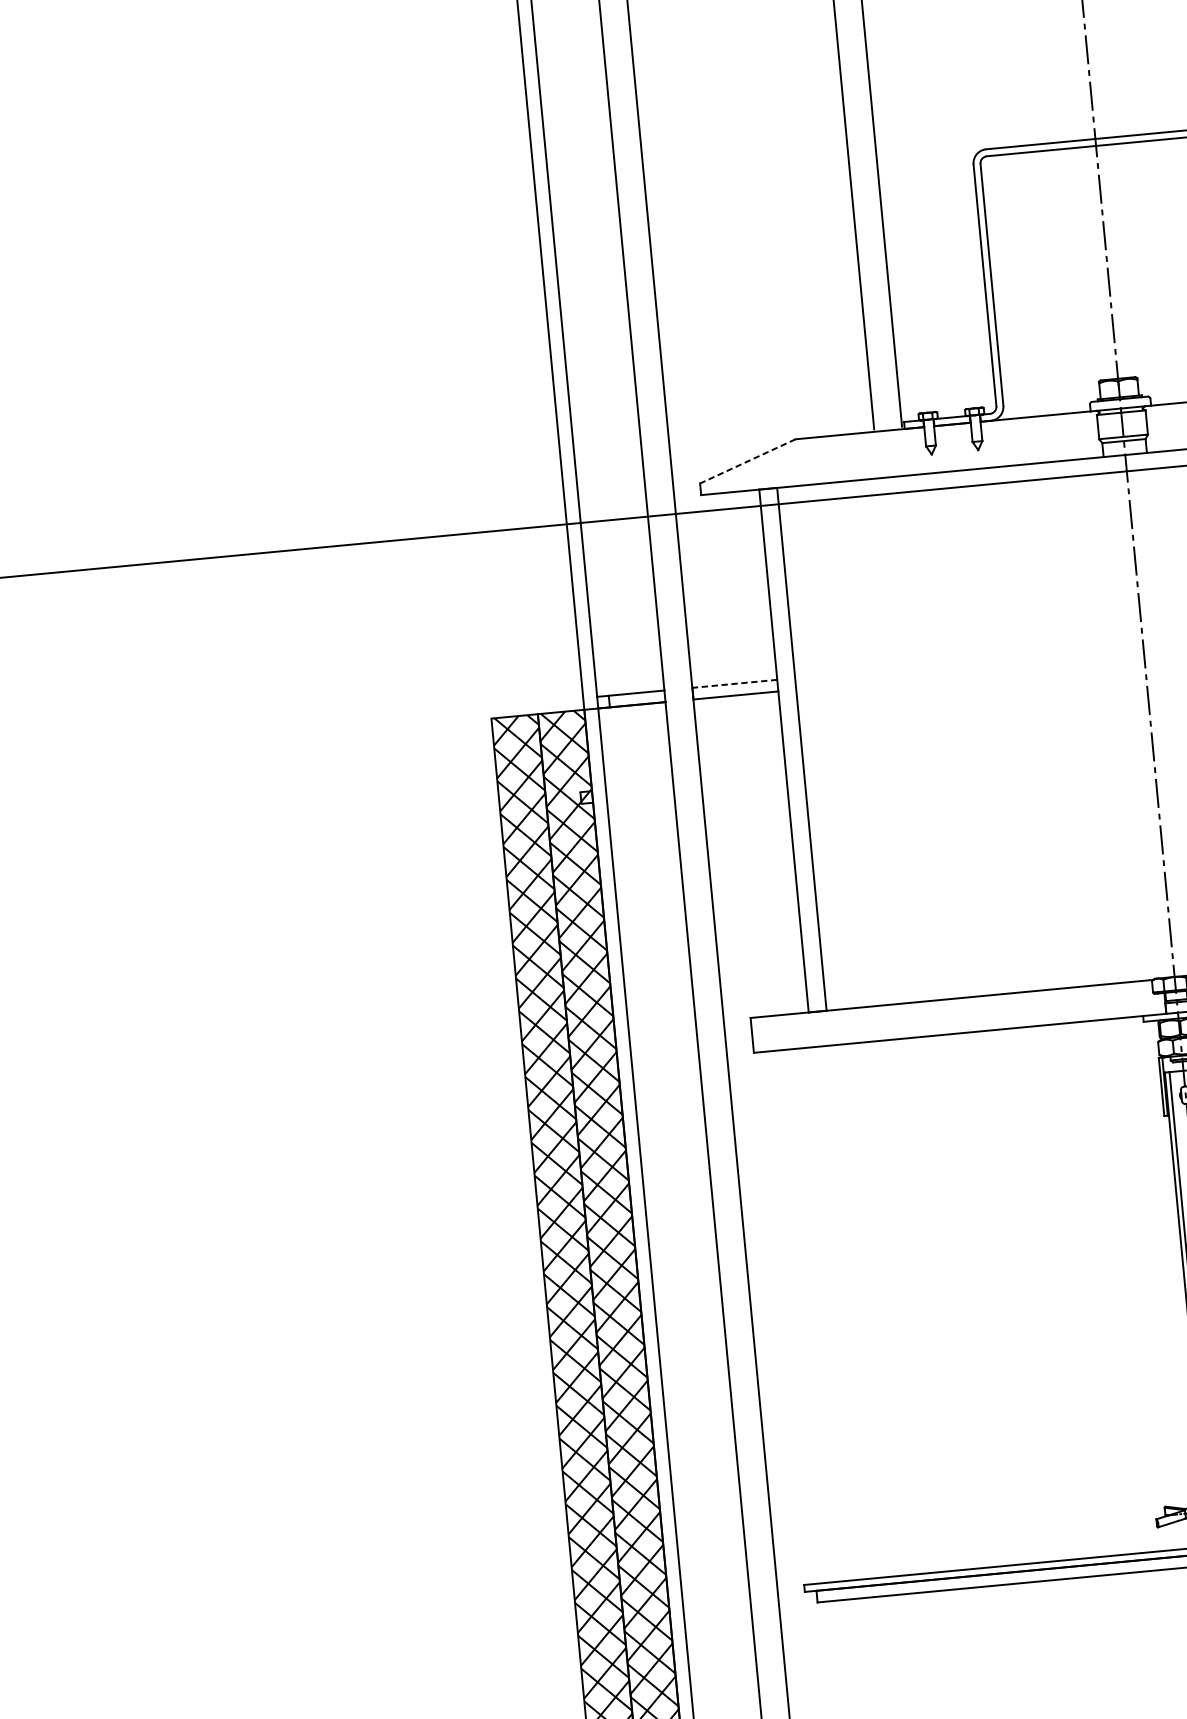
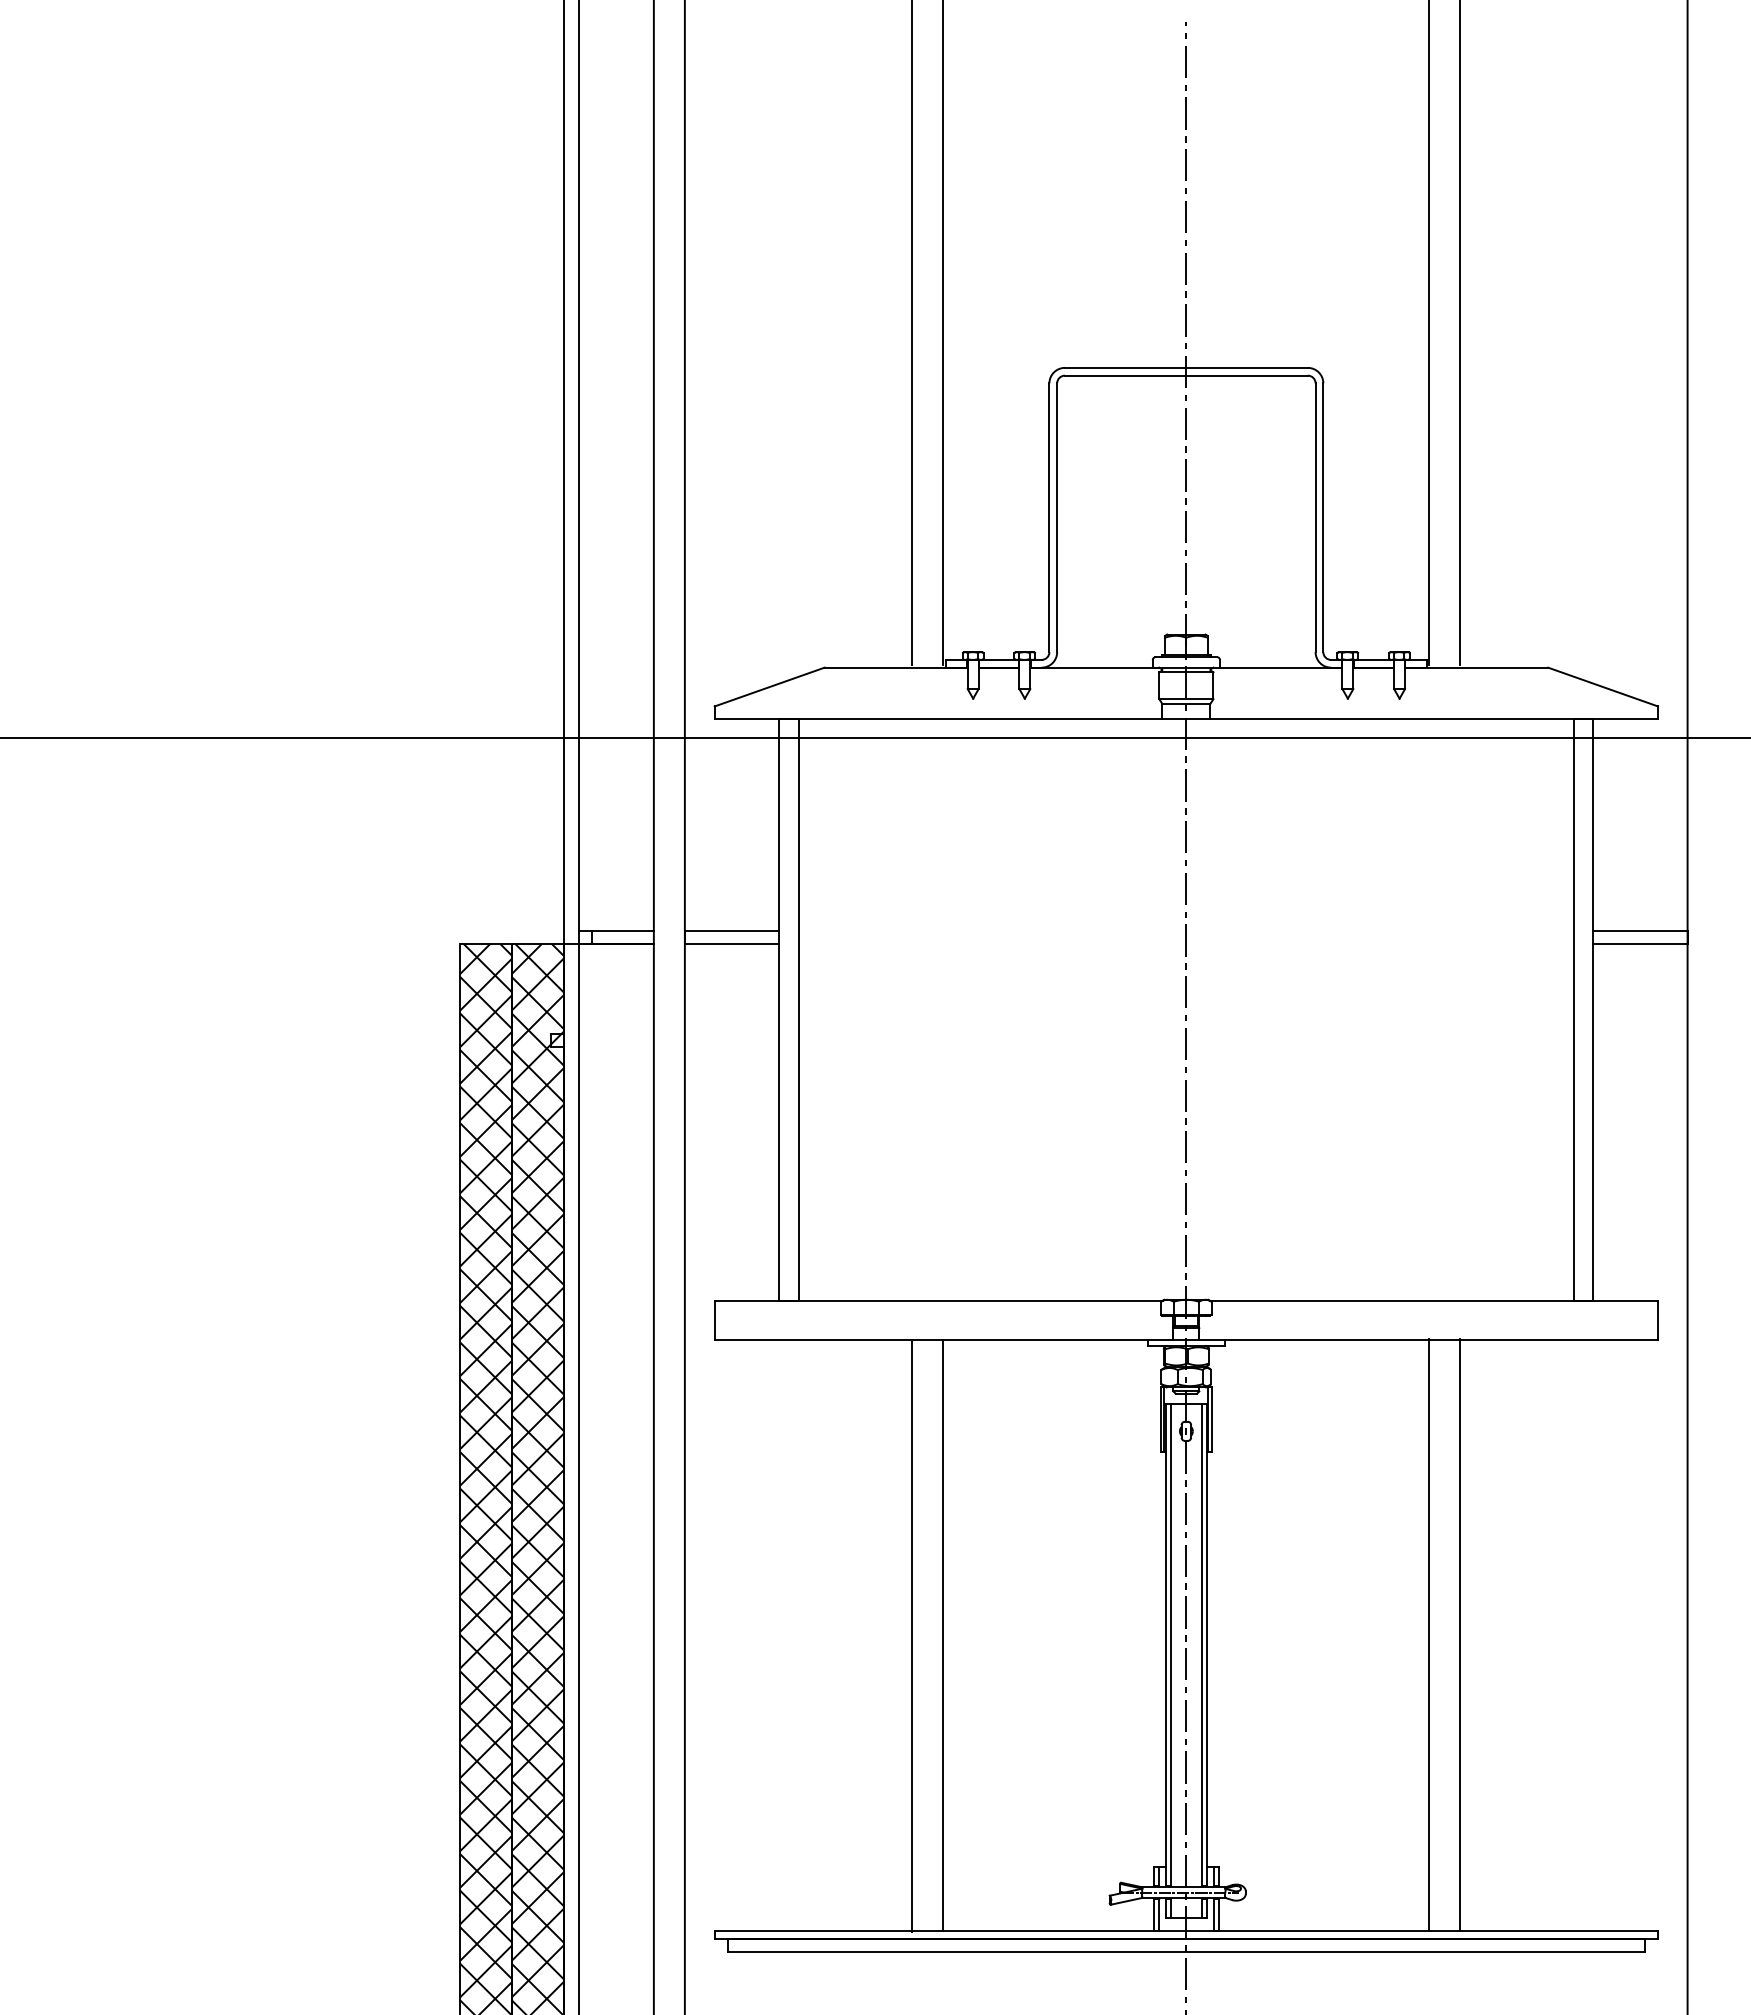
line: (747, 461) -> (769, 687), dashed -> solid
line: (734, 683) -> (731, 930), dashed -> solid
line: (984, 1299) -> (943, 1635), added
line: (956, 1302) -> (912, 1635), added

